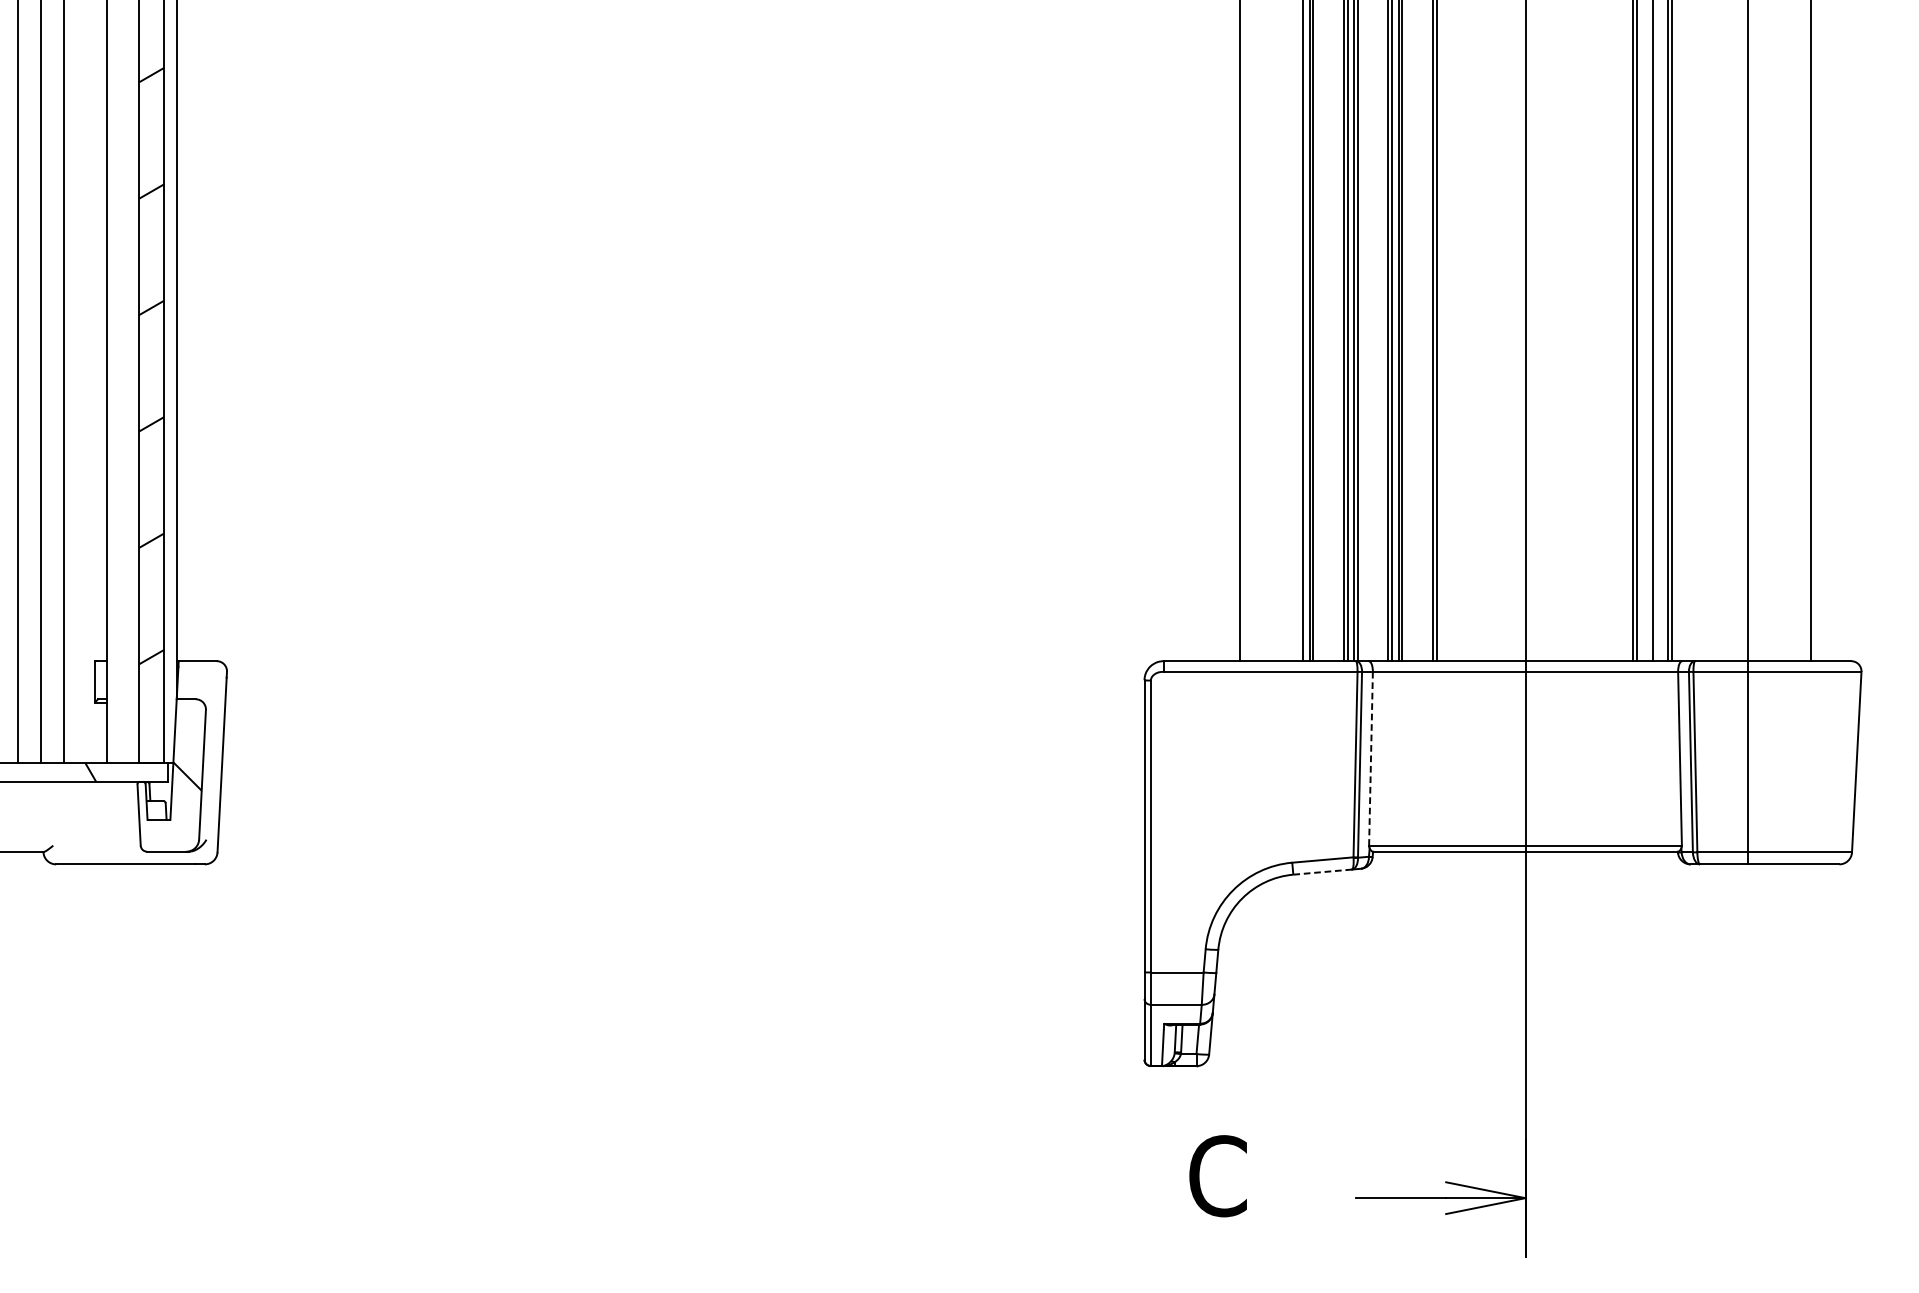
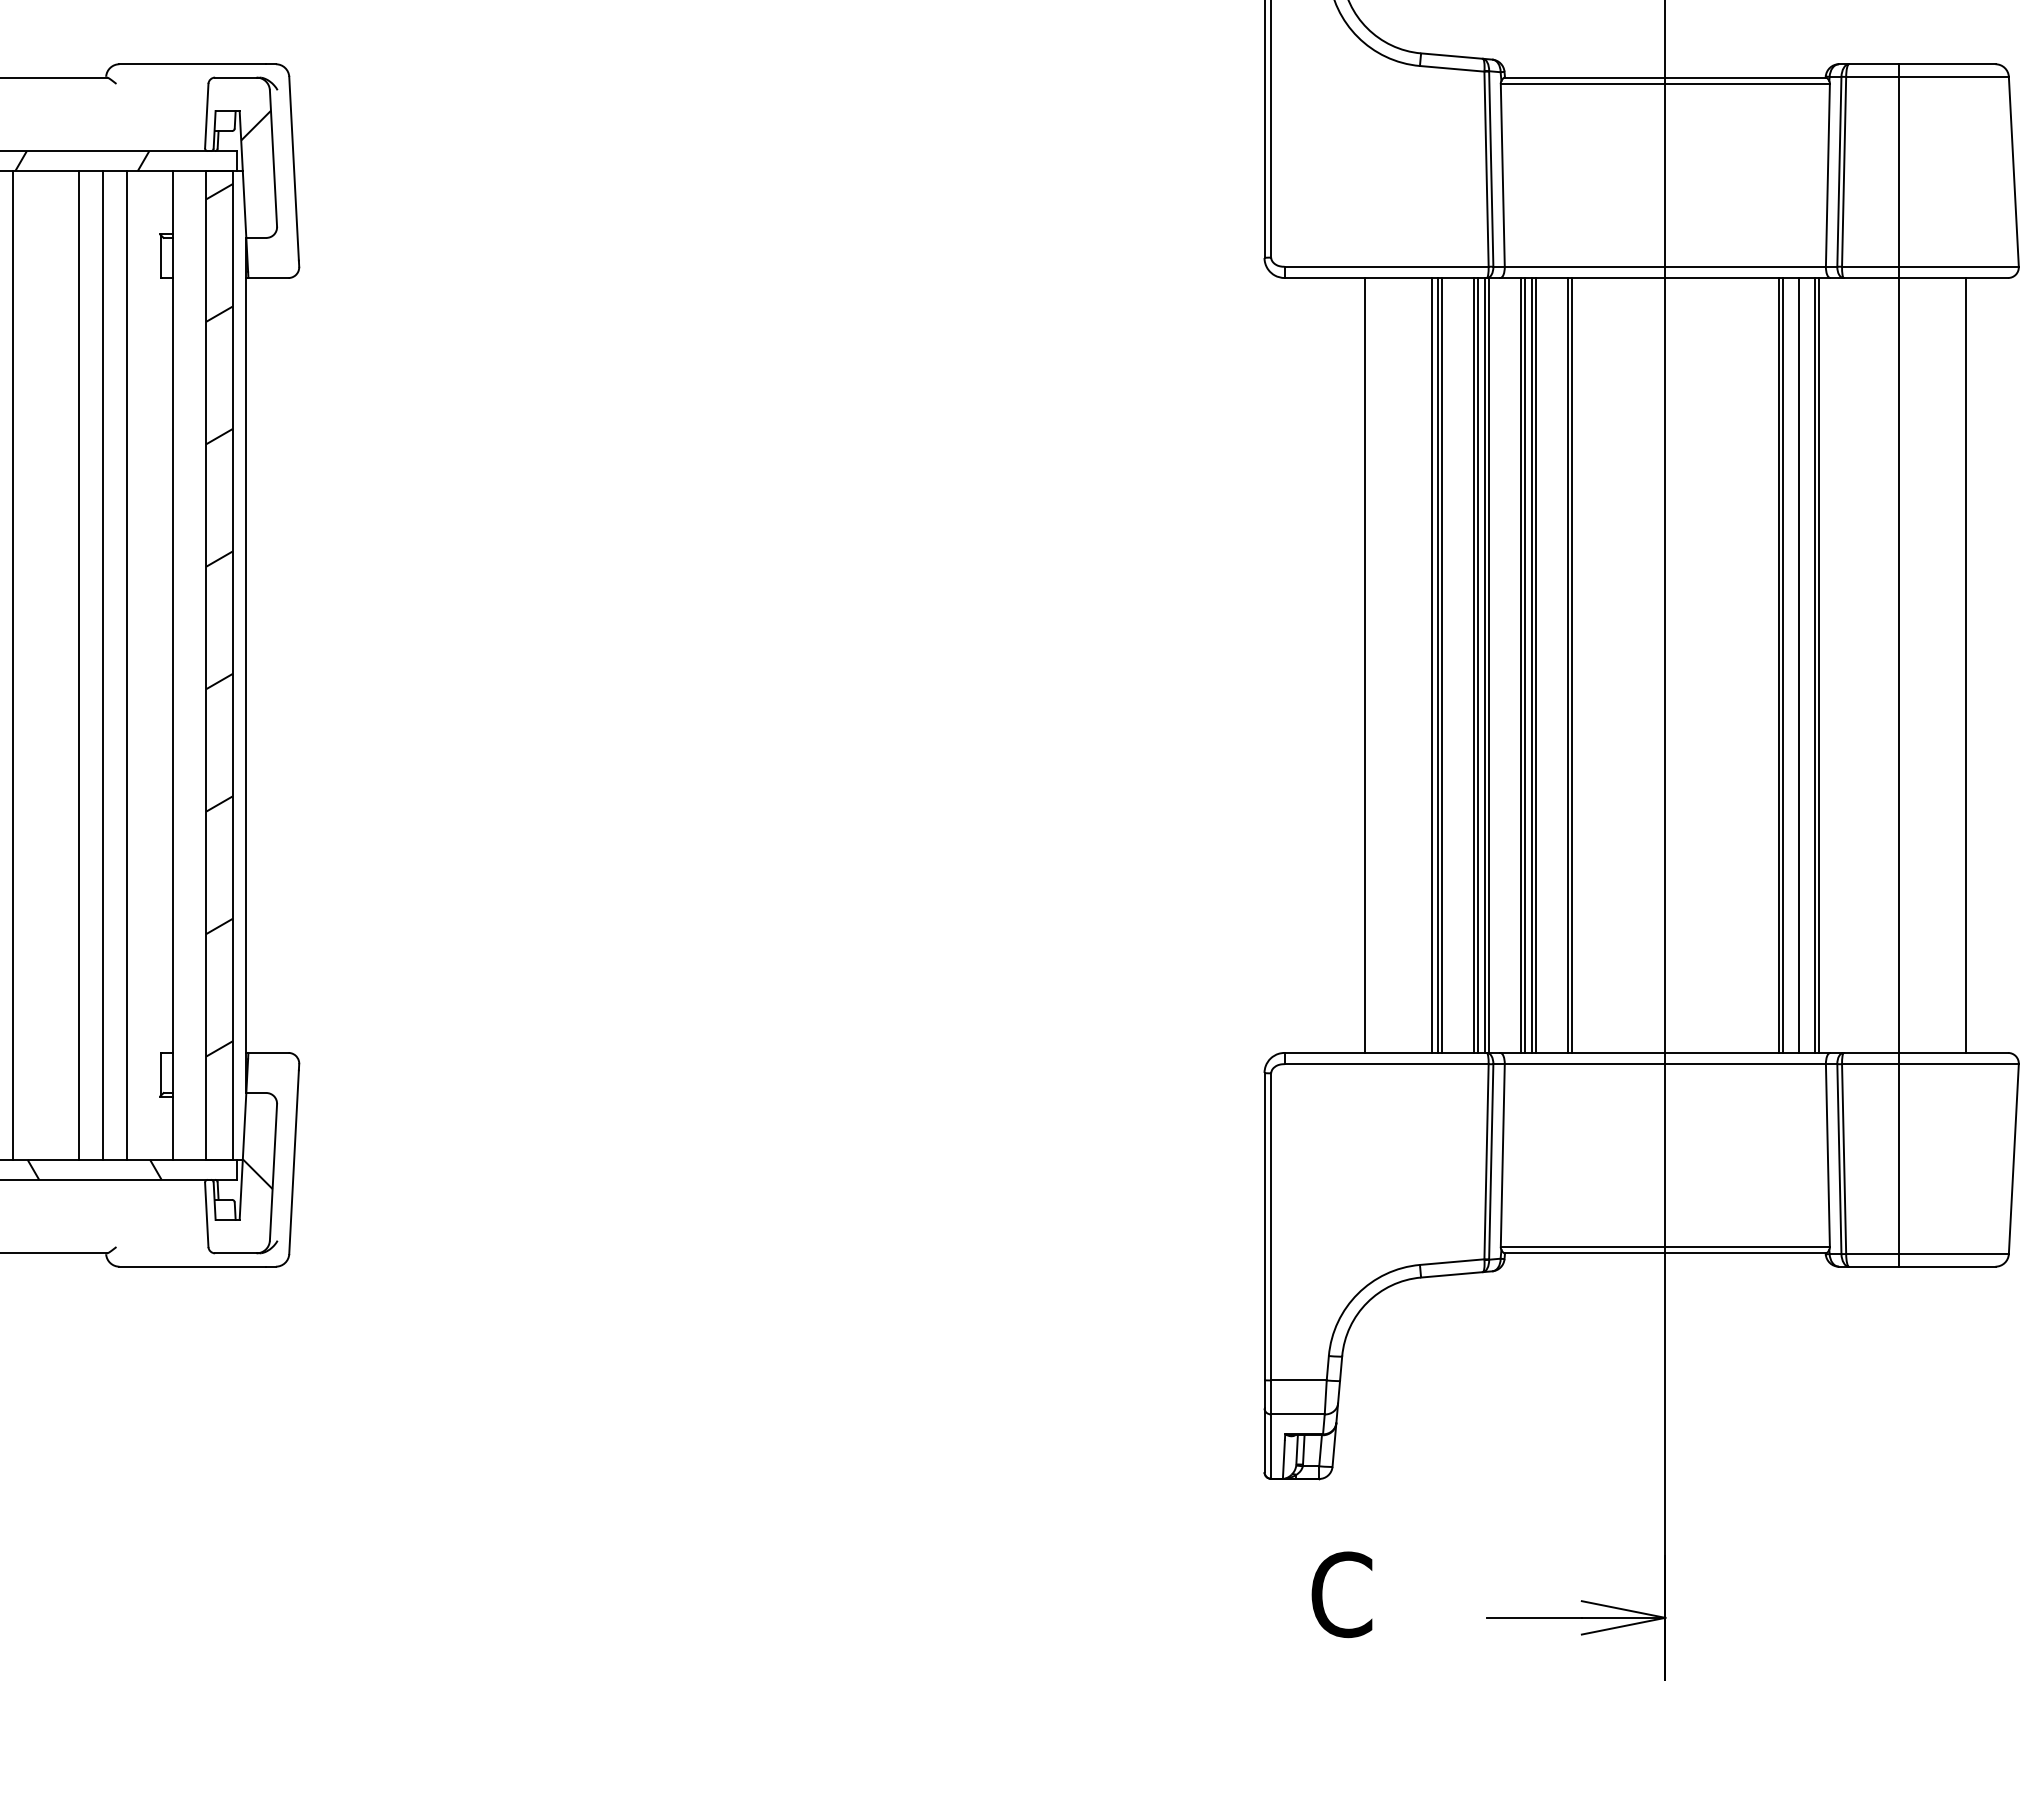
line: (1370, 759) -> (1502, 1156), dashed -> solid
line: (1322, 871) -> (1451, 1274), dashed -> solid

